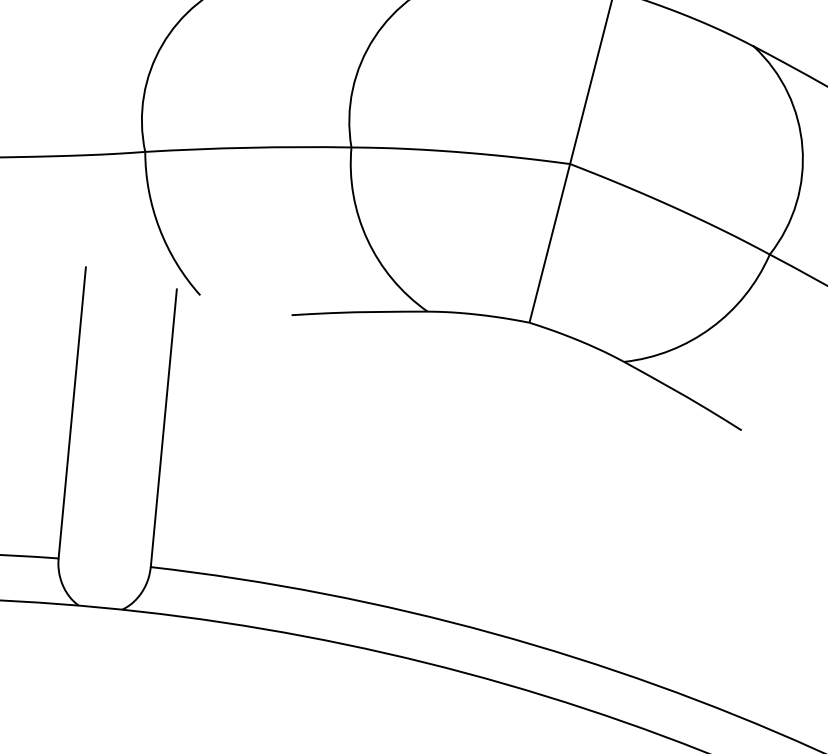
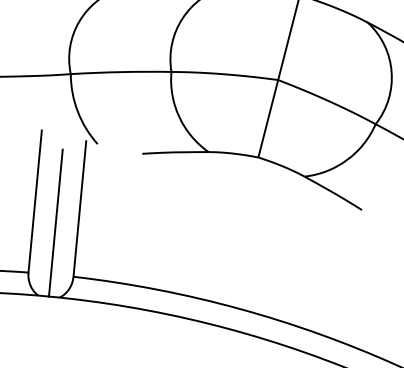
line: (113, 455) -> (55, 222), added

